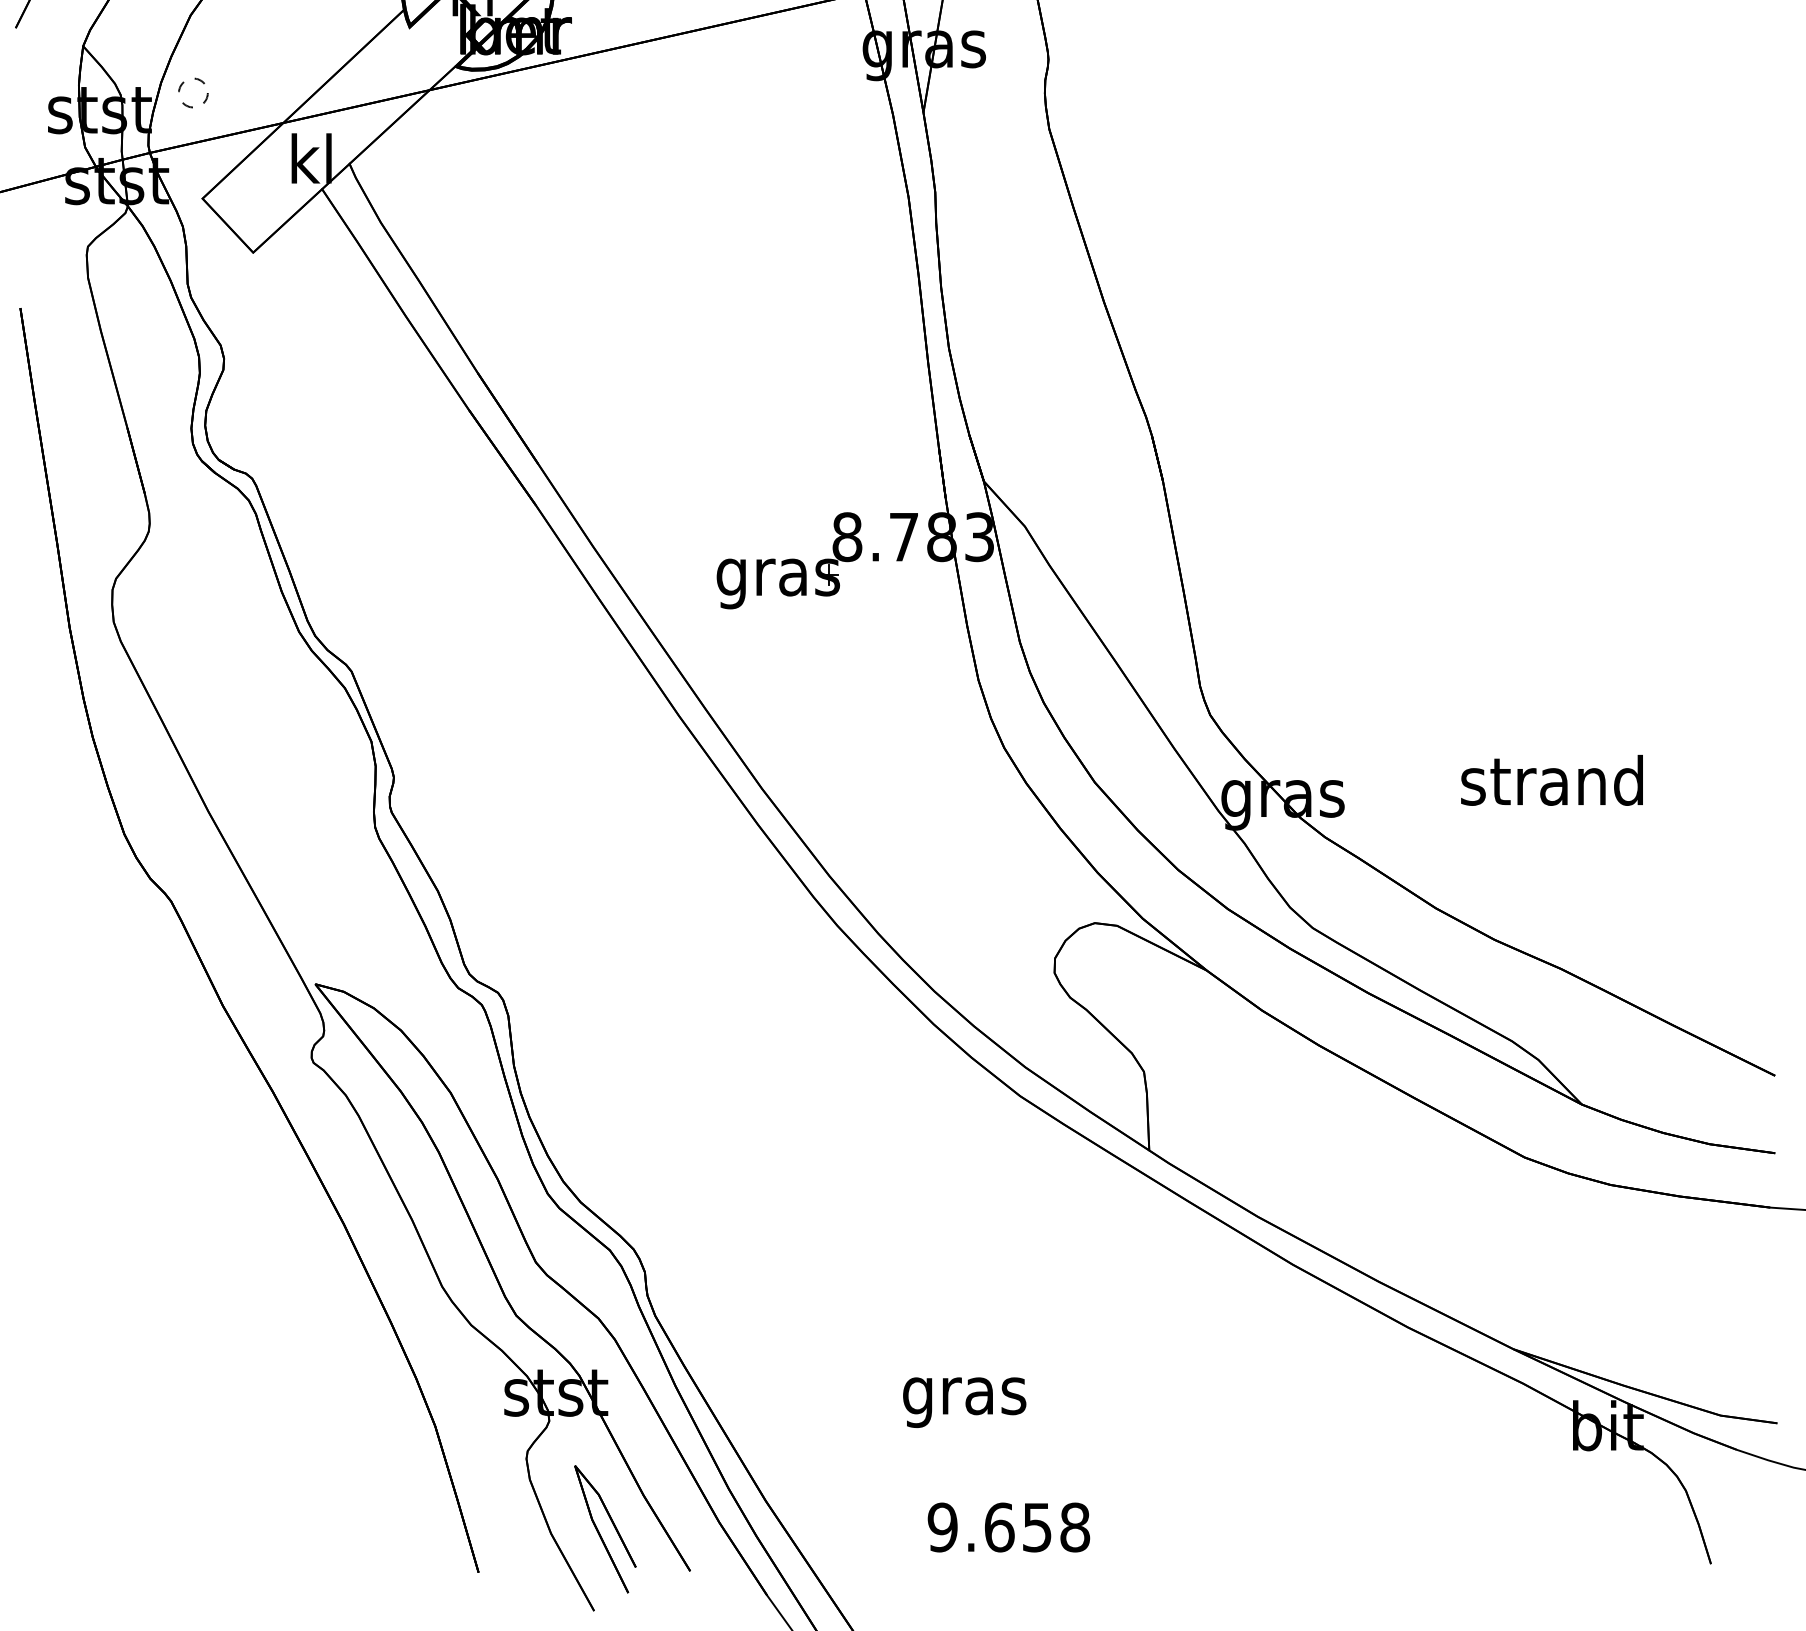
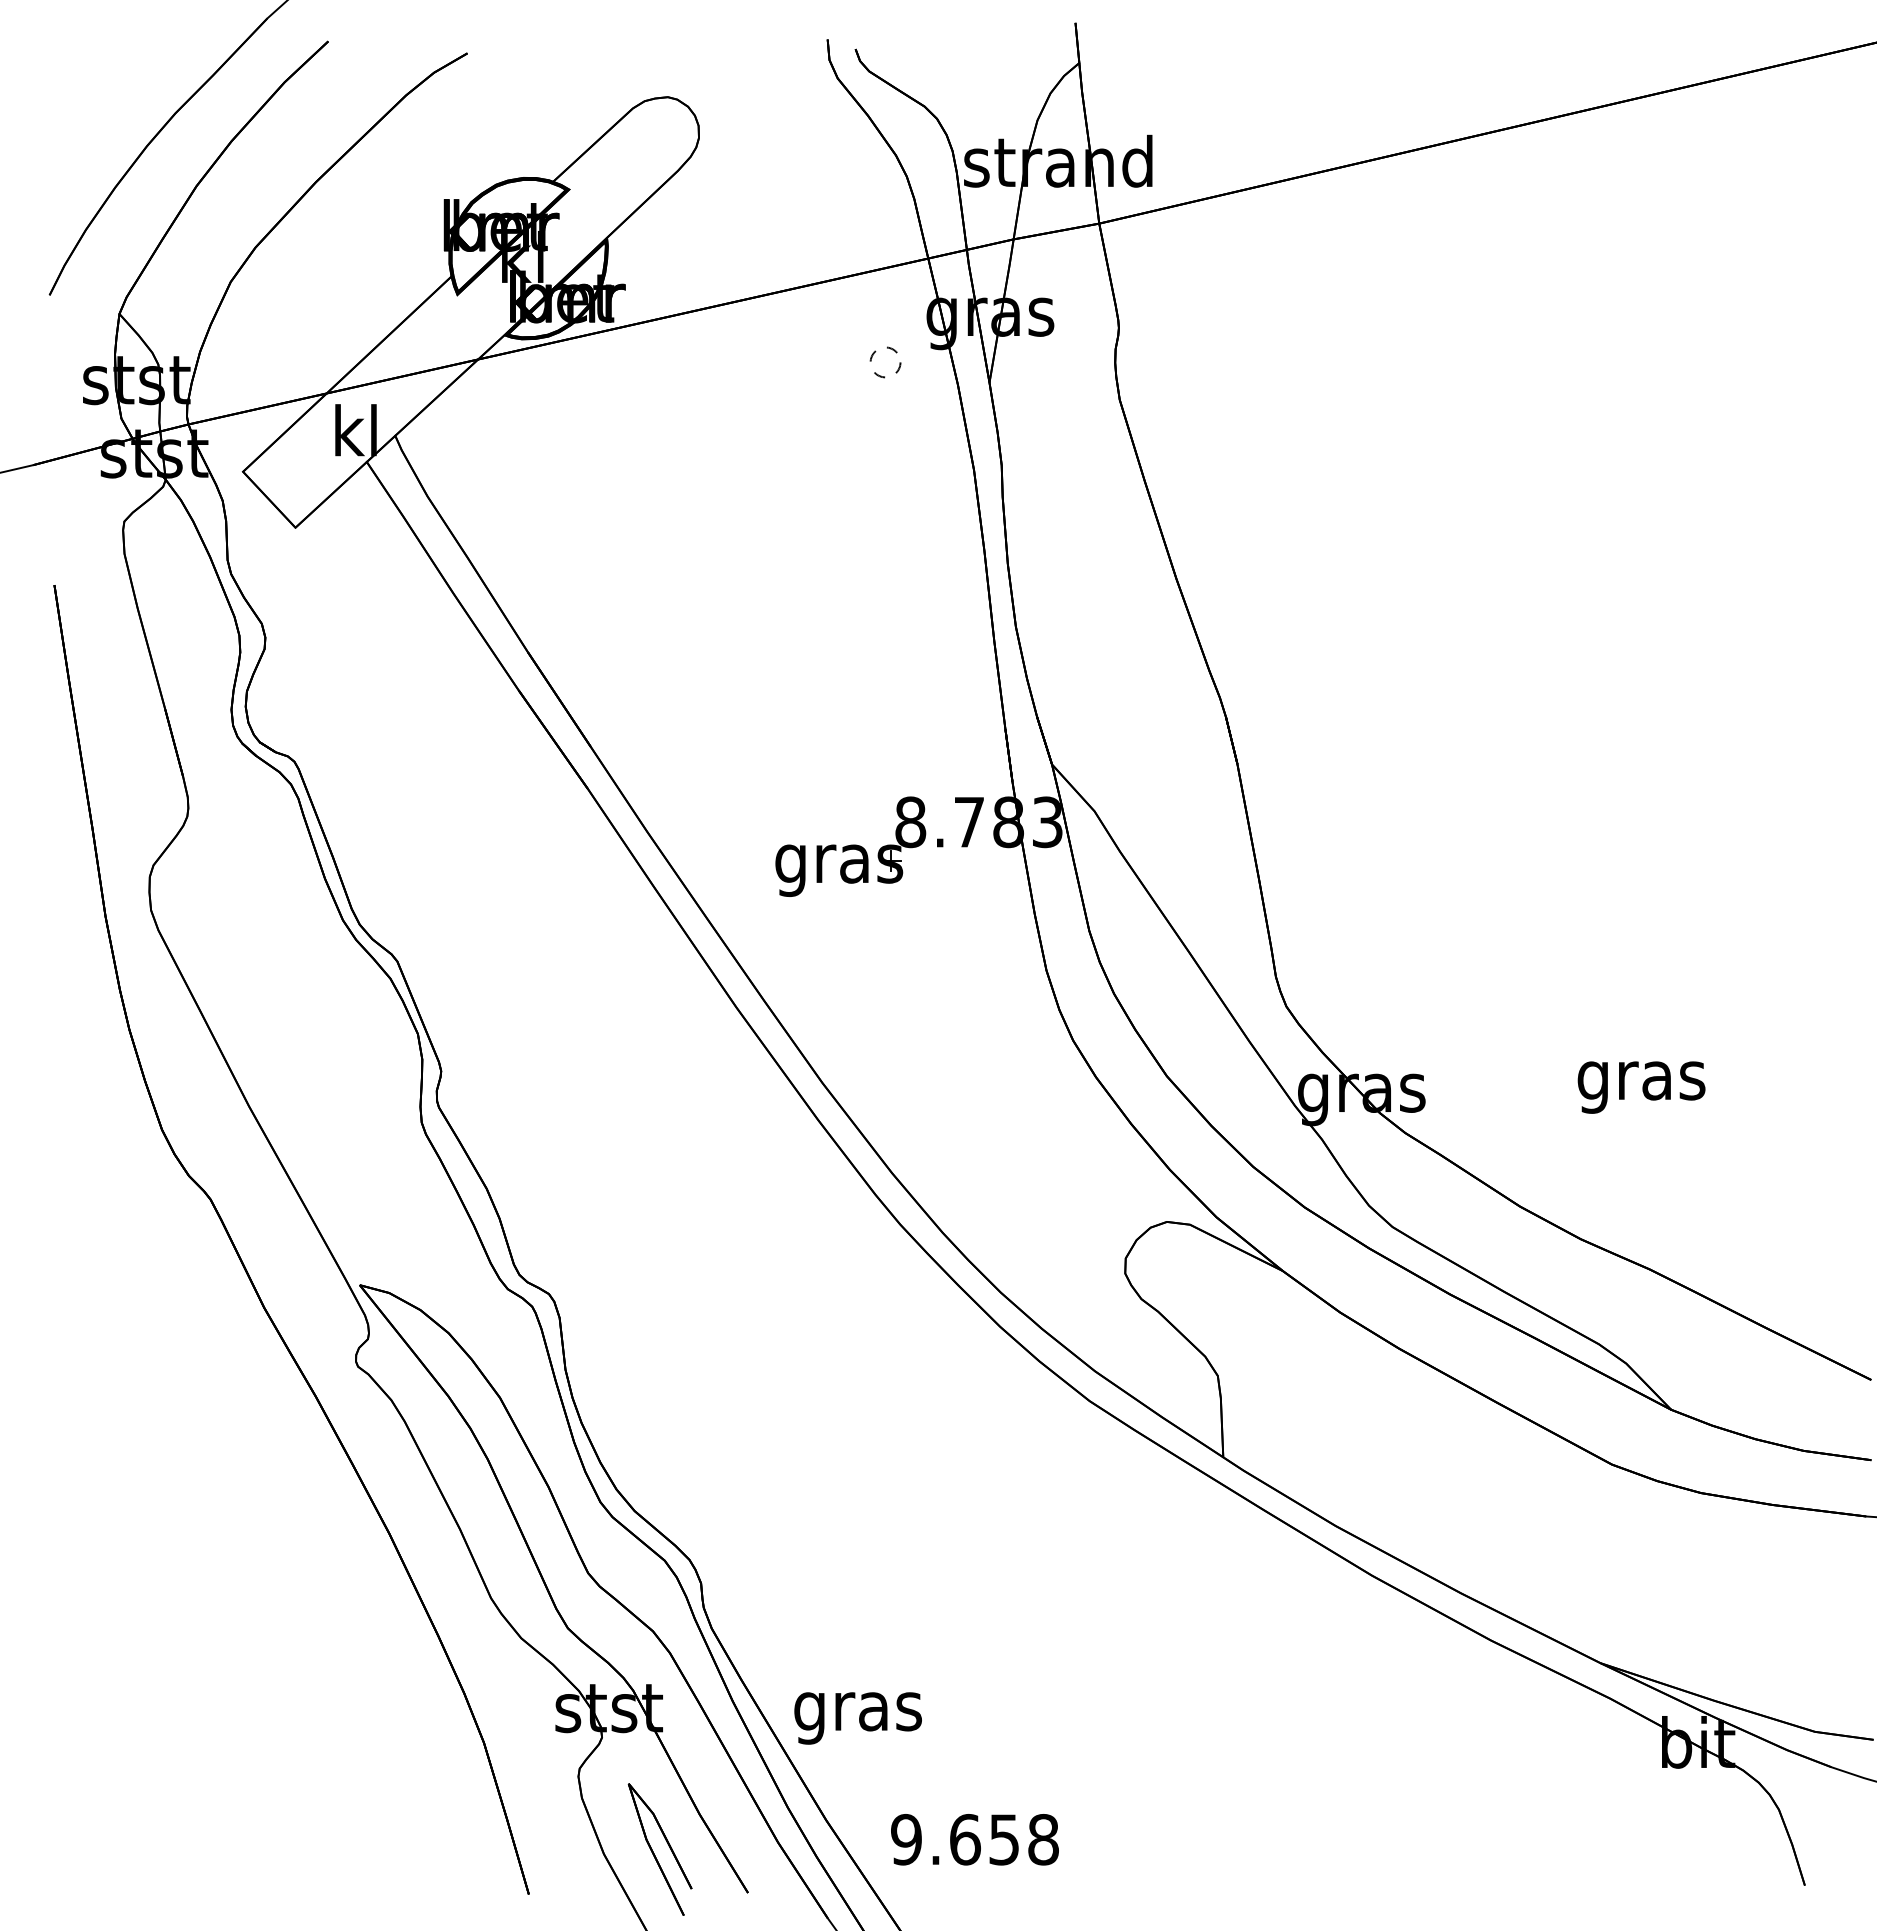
part: (180, 89) -> (872, 358), moved
text: (1552, 786) -> (1640, 1080), strand -> gras
text: (964, 1402) -> (857, 1718), moved
text: (1008, 1527) -> (974, 1839), moved

